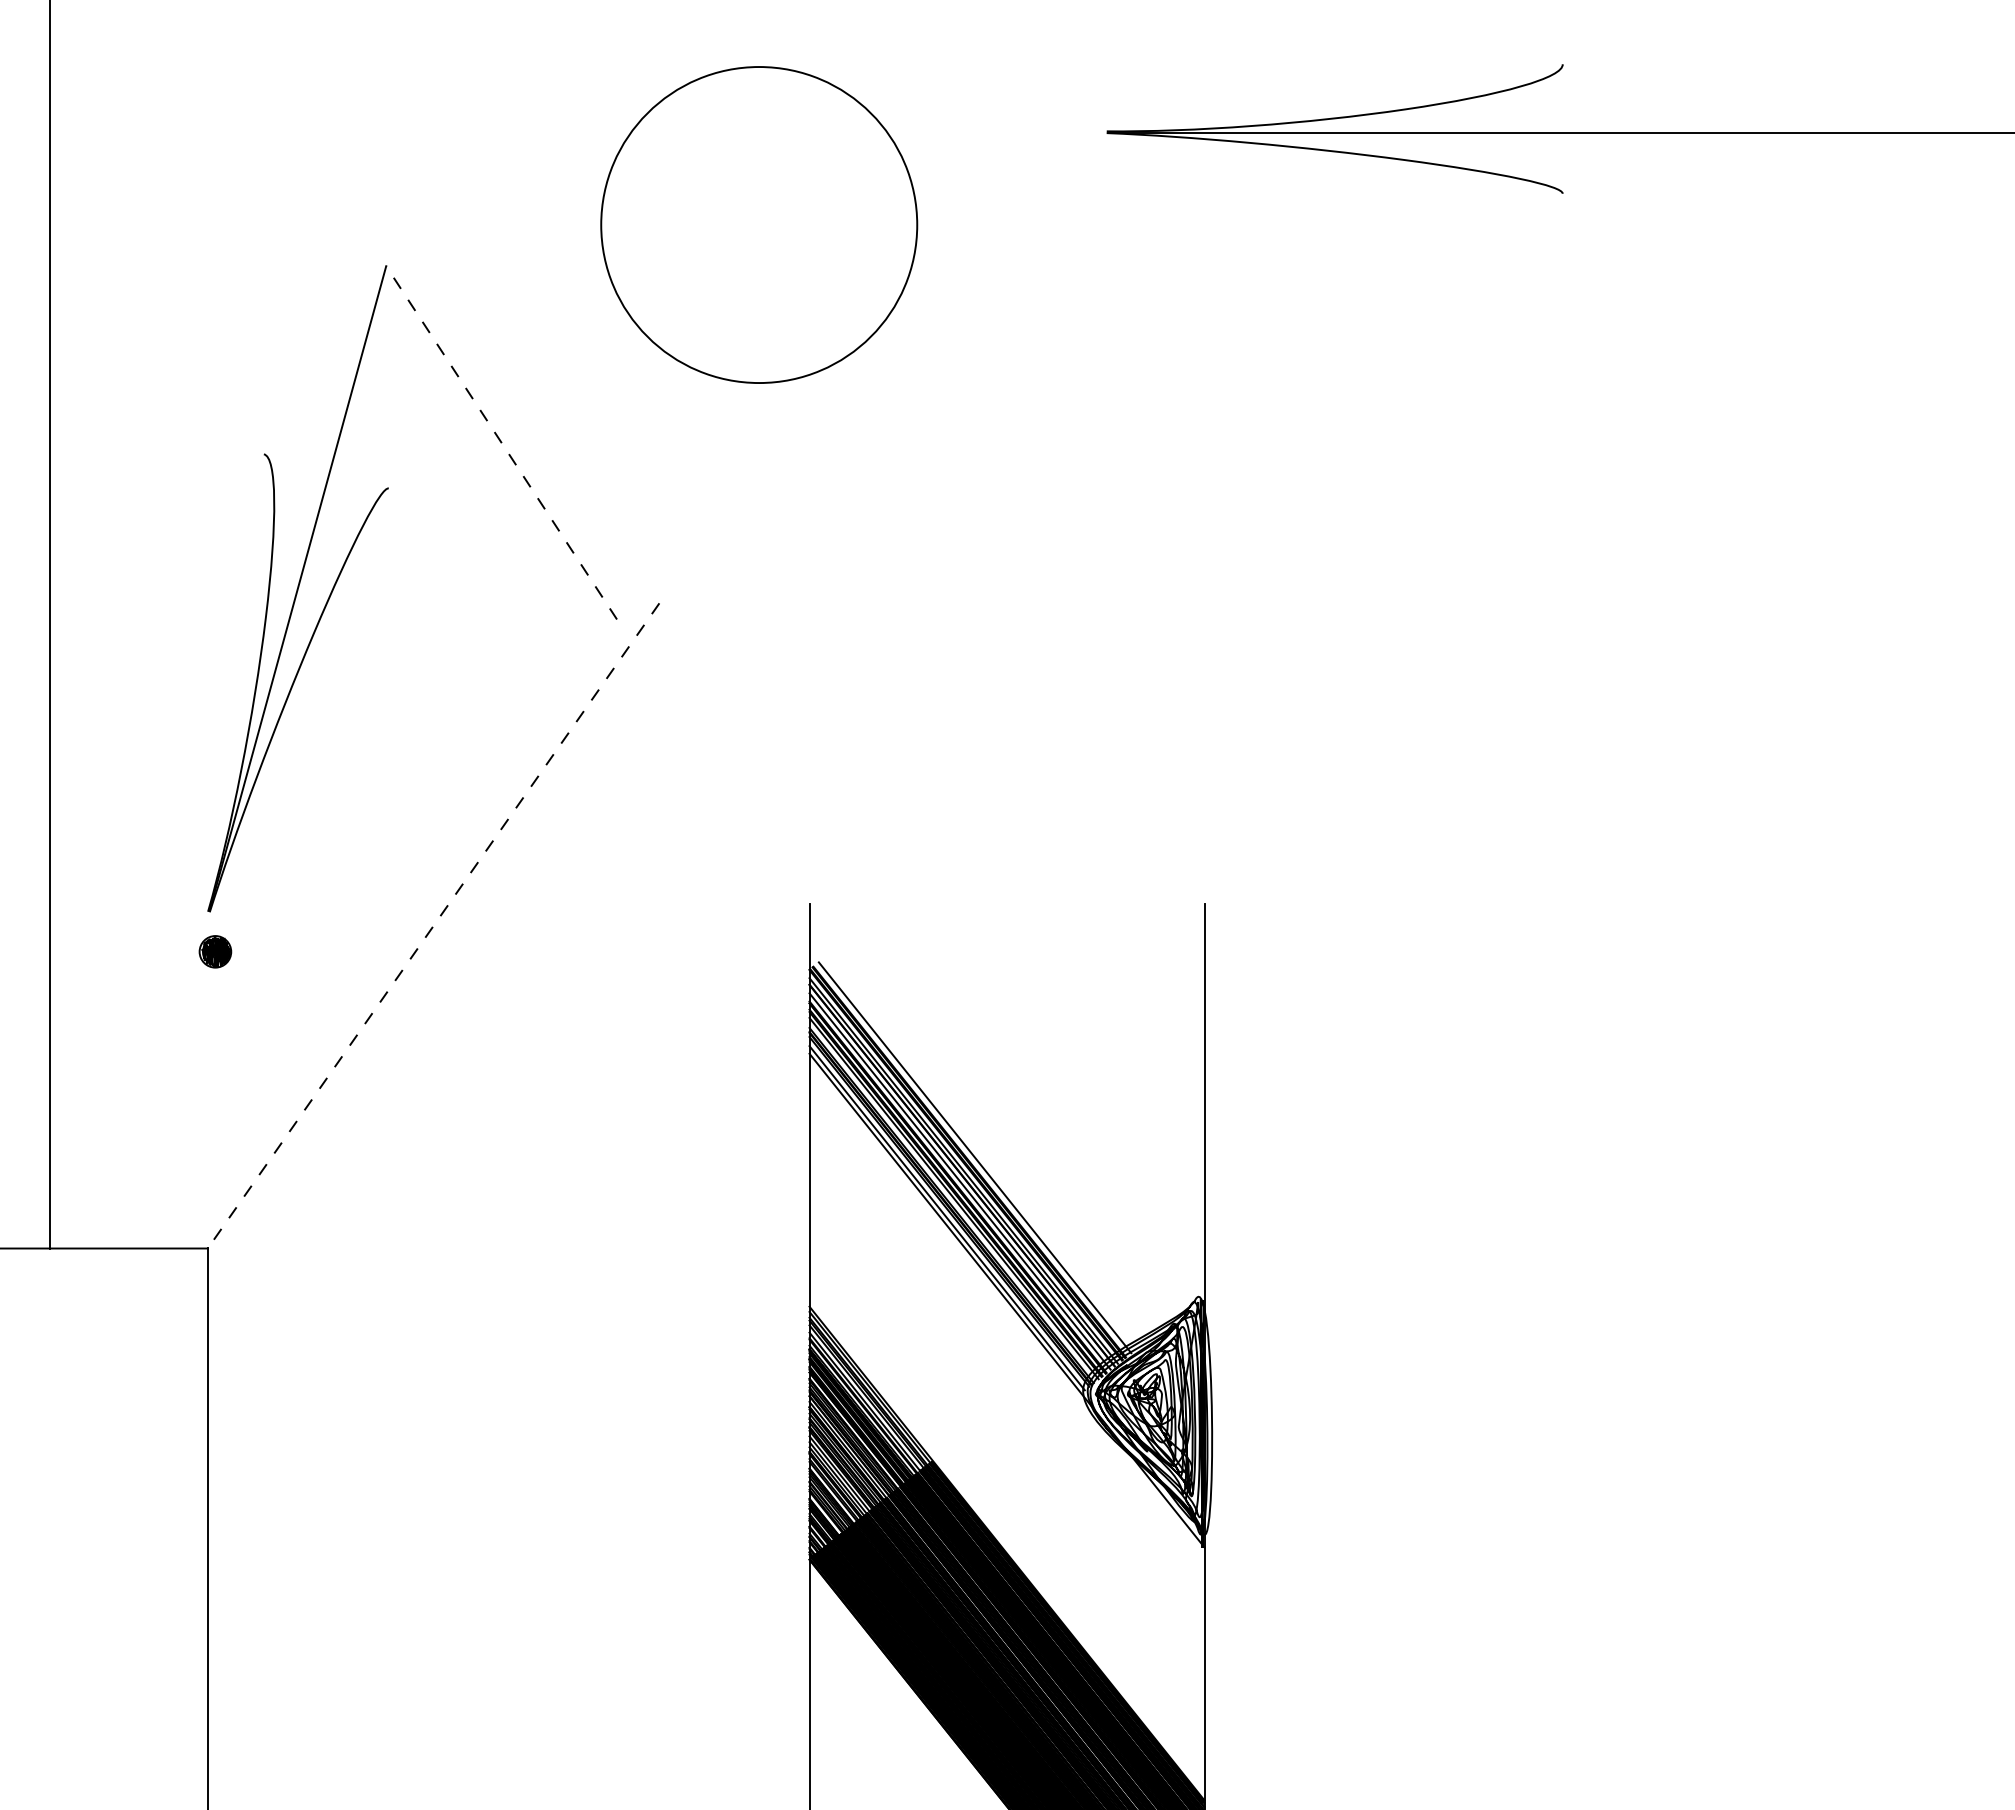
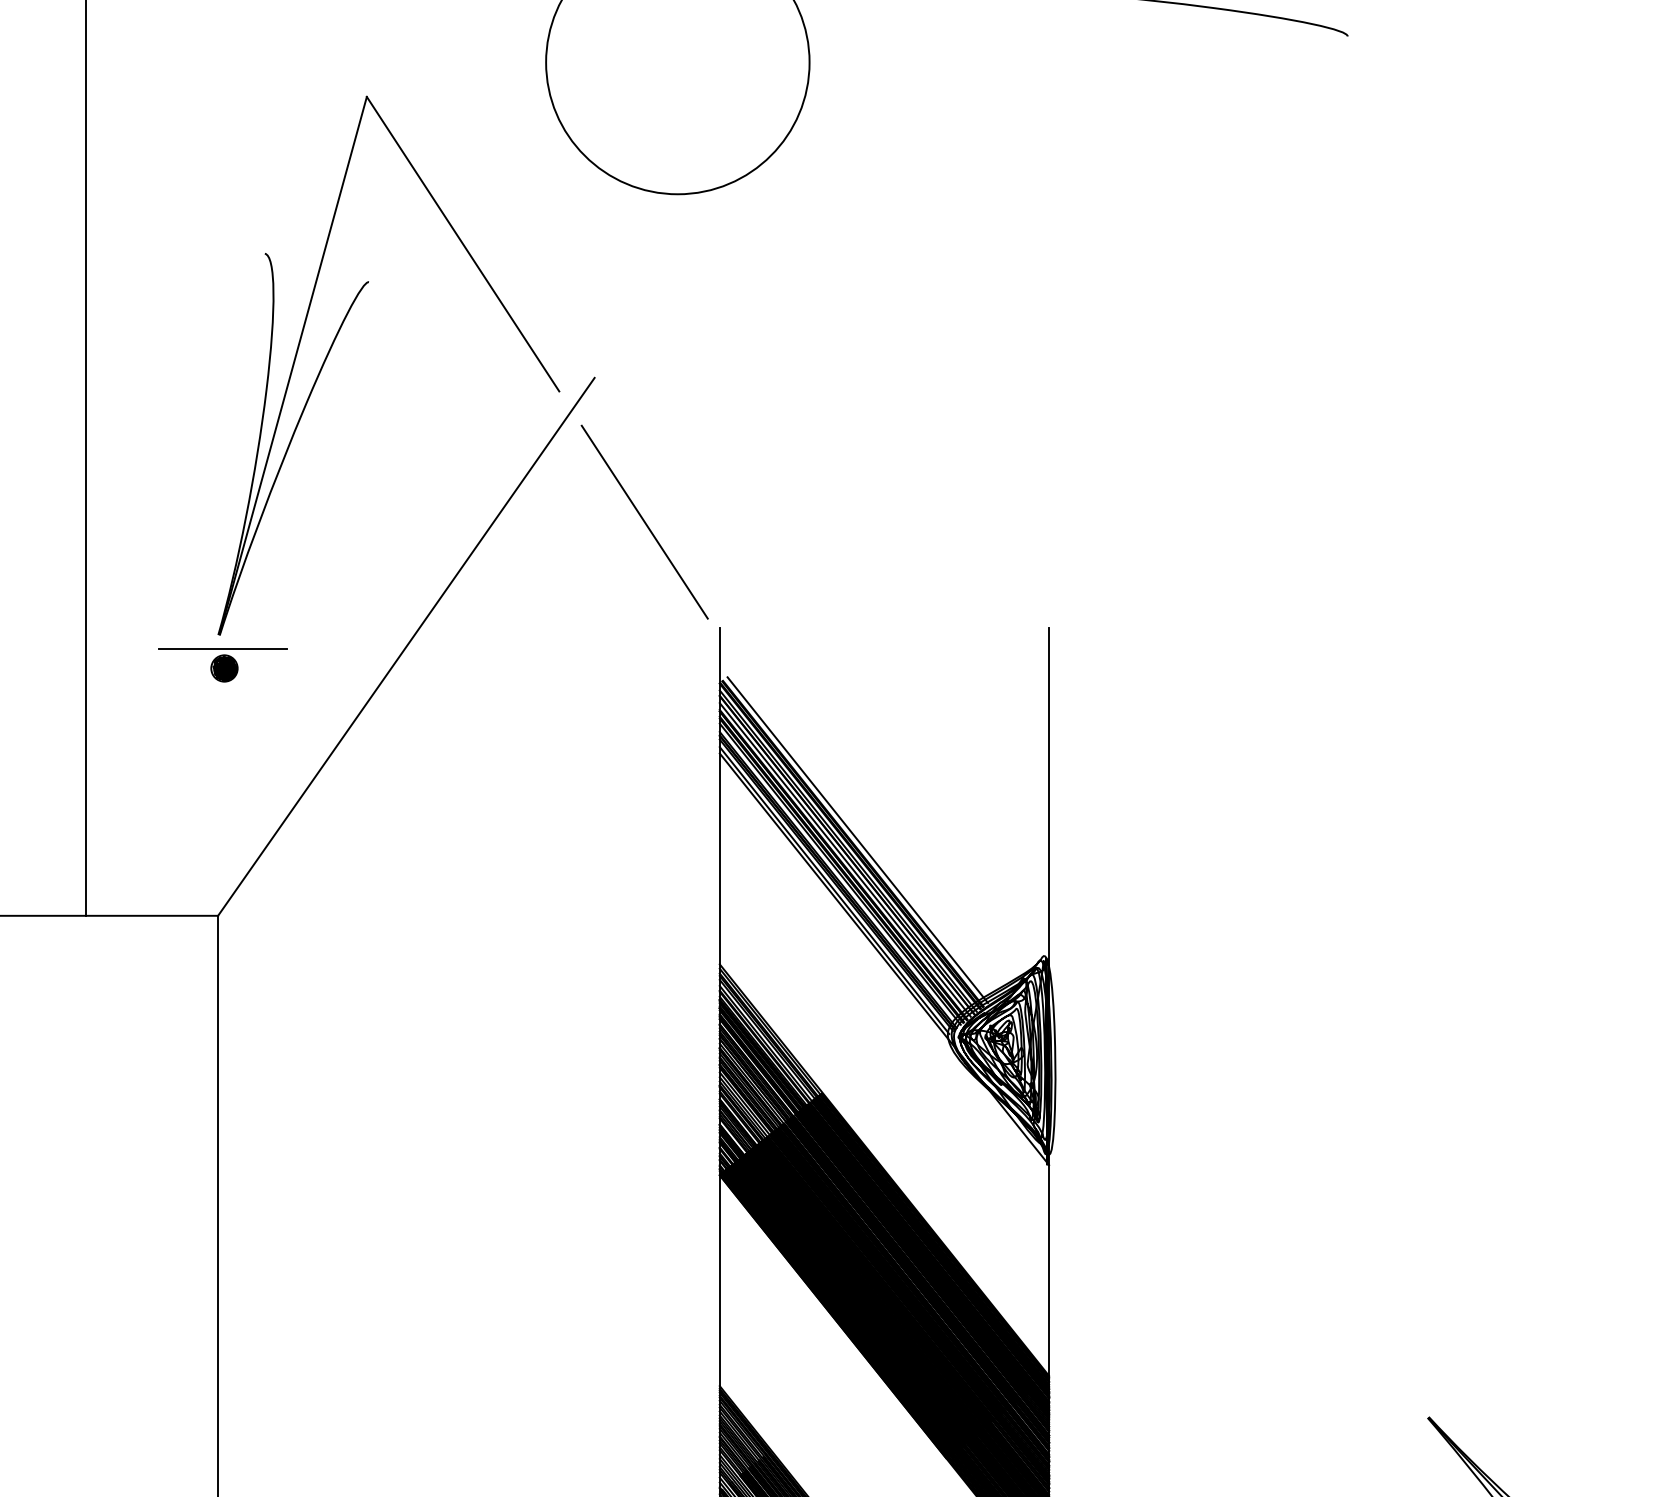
line: (501, 442) -> (462, 243), dashed -> solid
line: (719, 775) -> (644, 521), added
line: (433, 925) -> (406, 646), dashed -> solid
line: (213, 927) -> (222, 648), added

